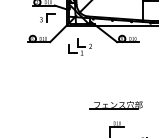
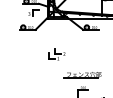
part: (79, 47) -> (56, 54), moved

